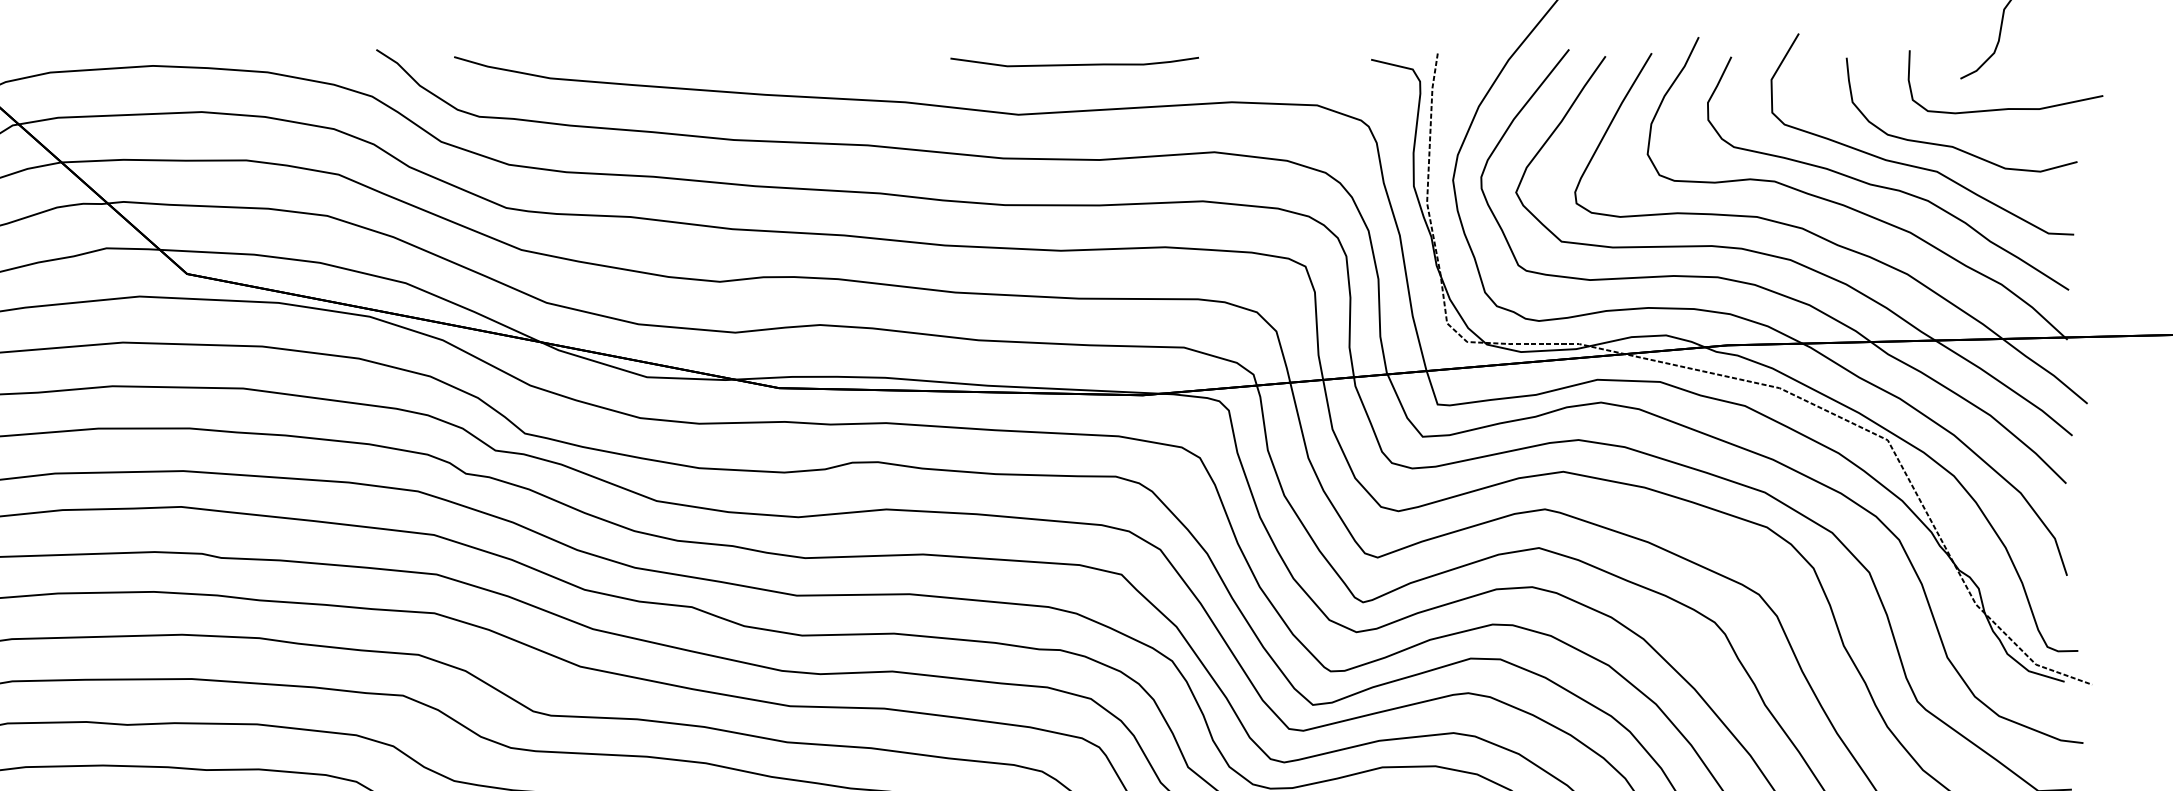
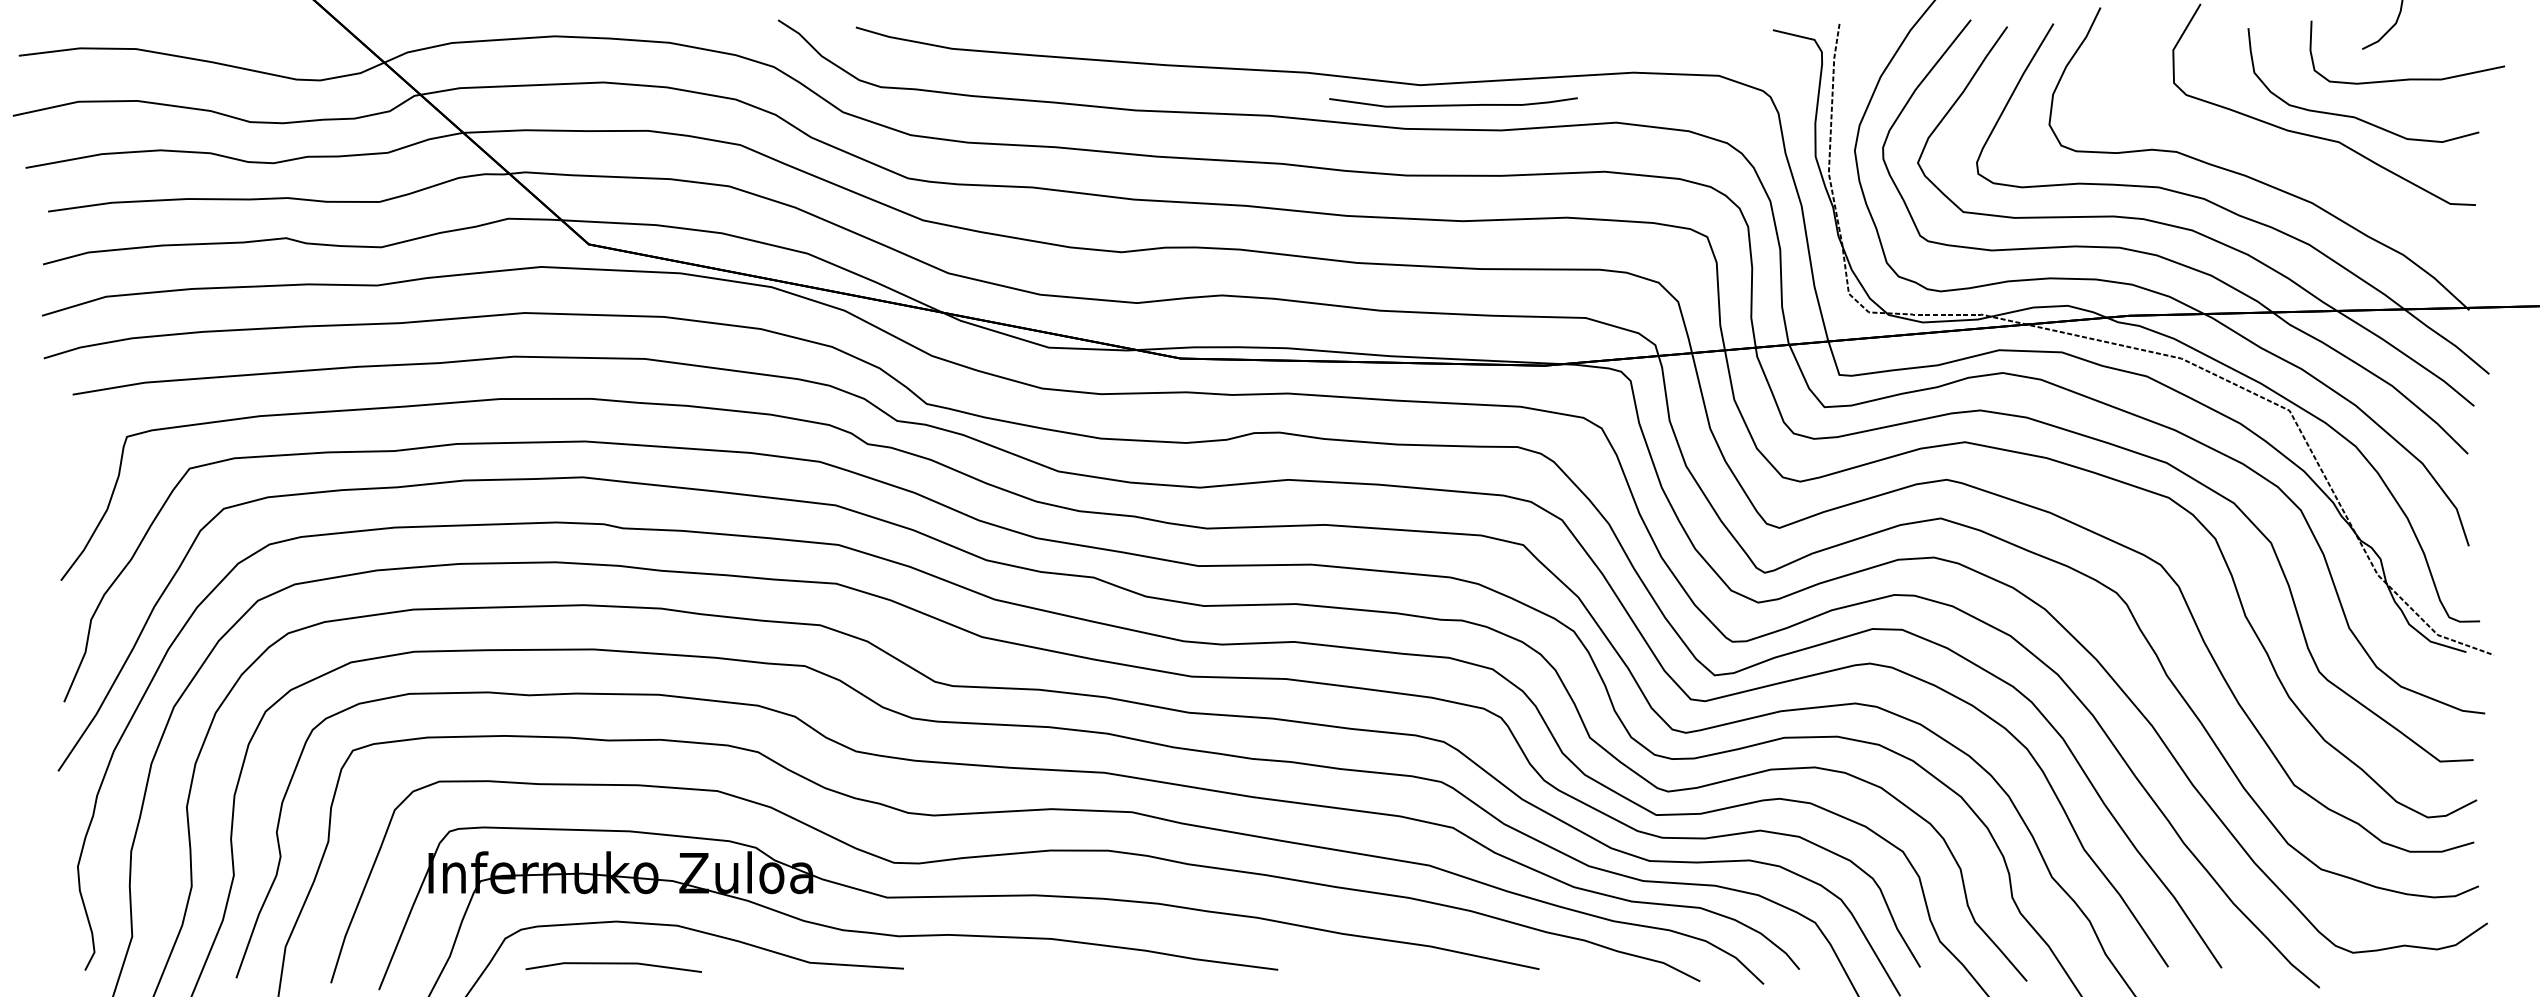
curve: (1074, 64) -> (1453, 104), moved
curve: (1883, 186) -> (2285, 156), removed

